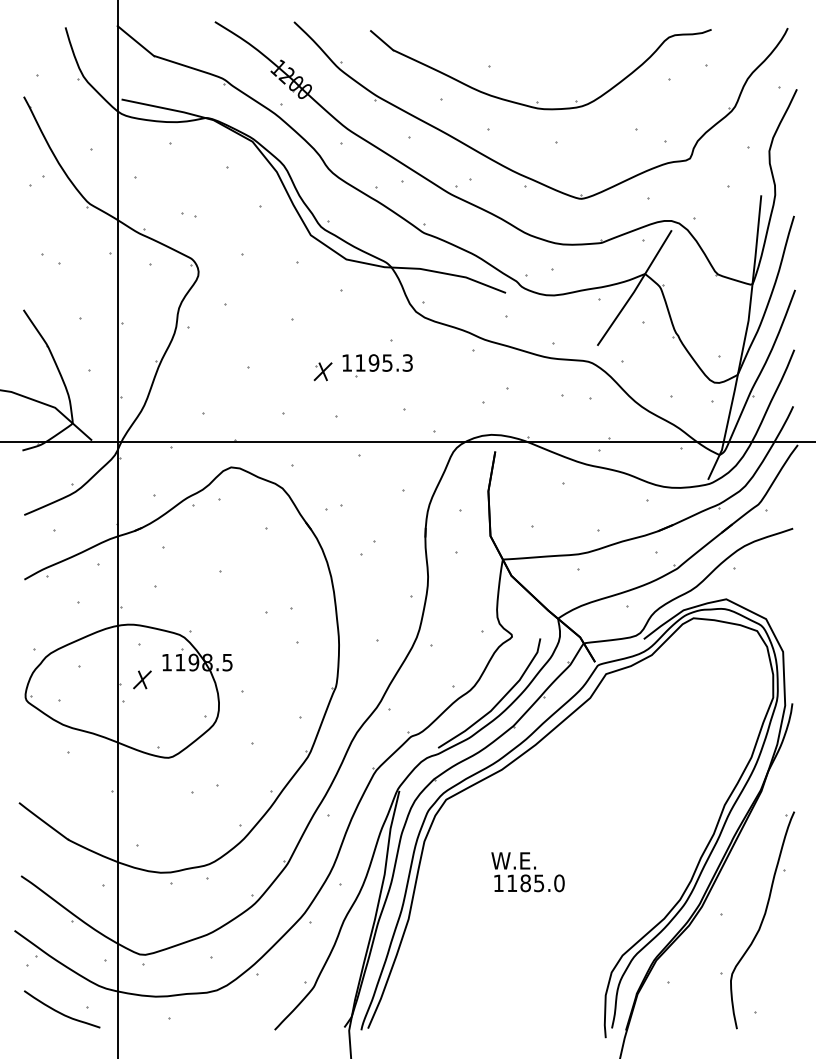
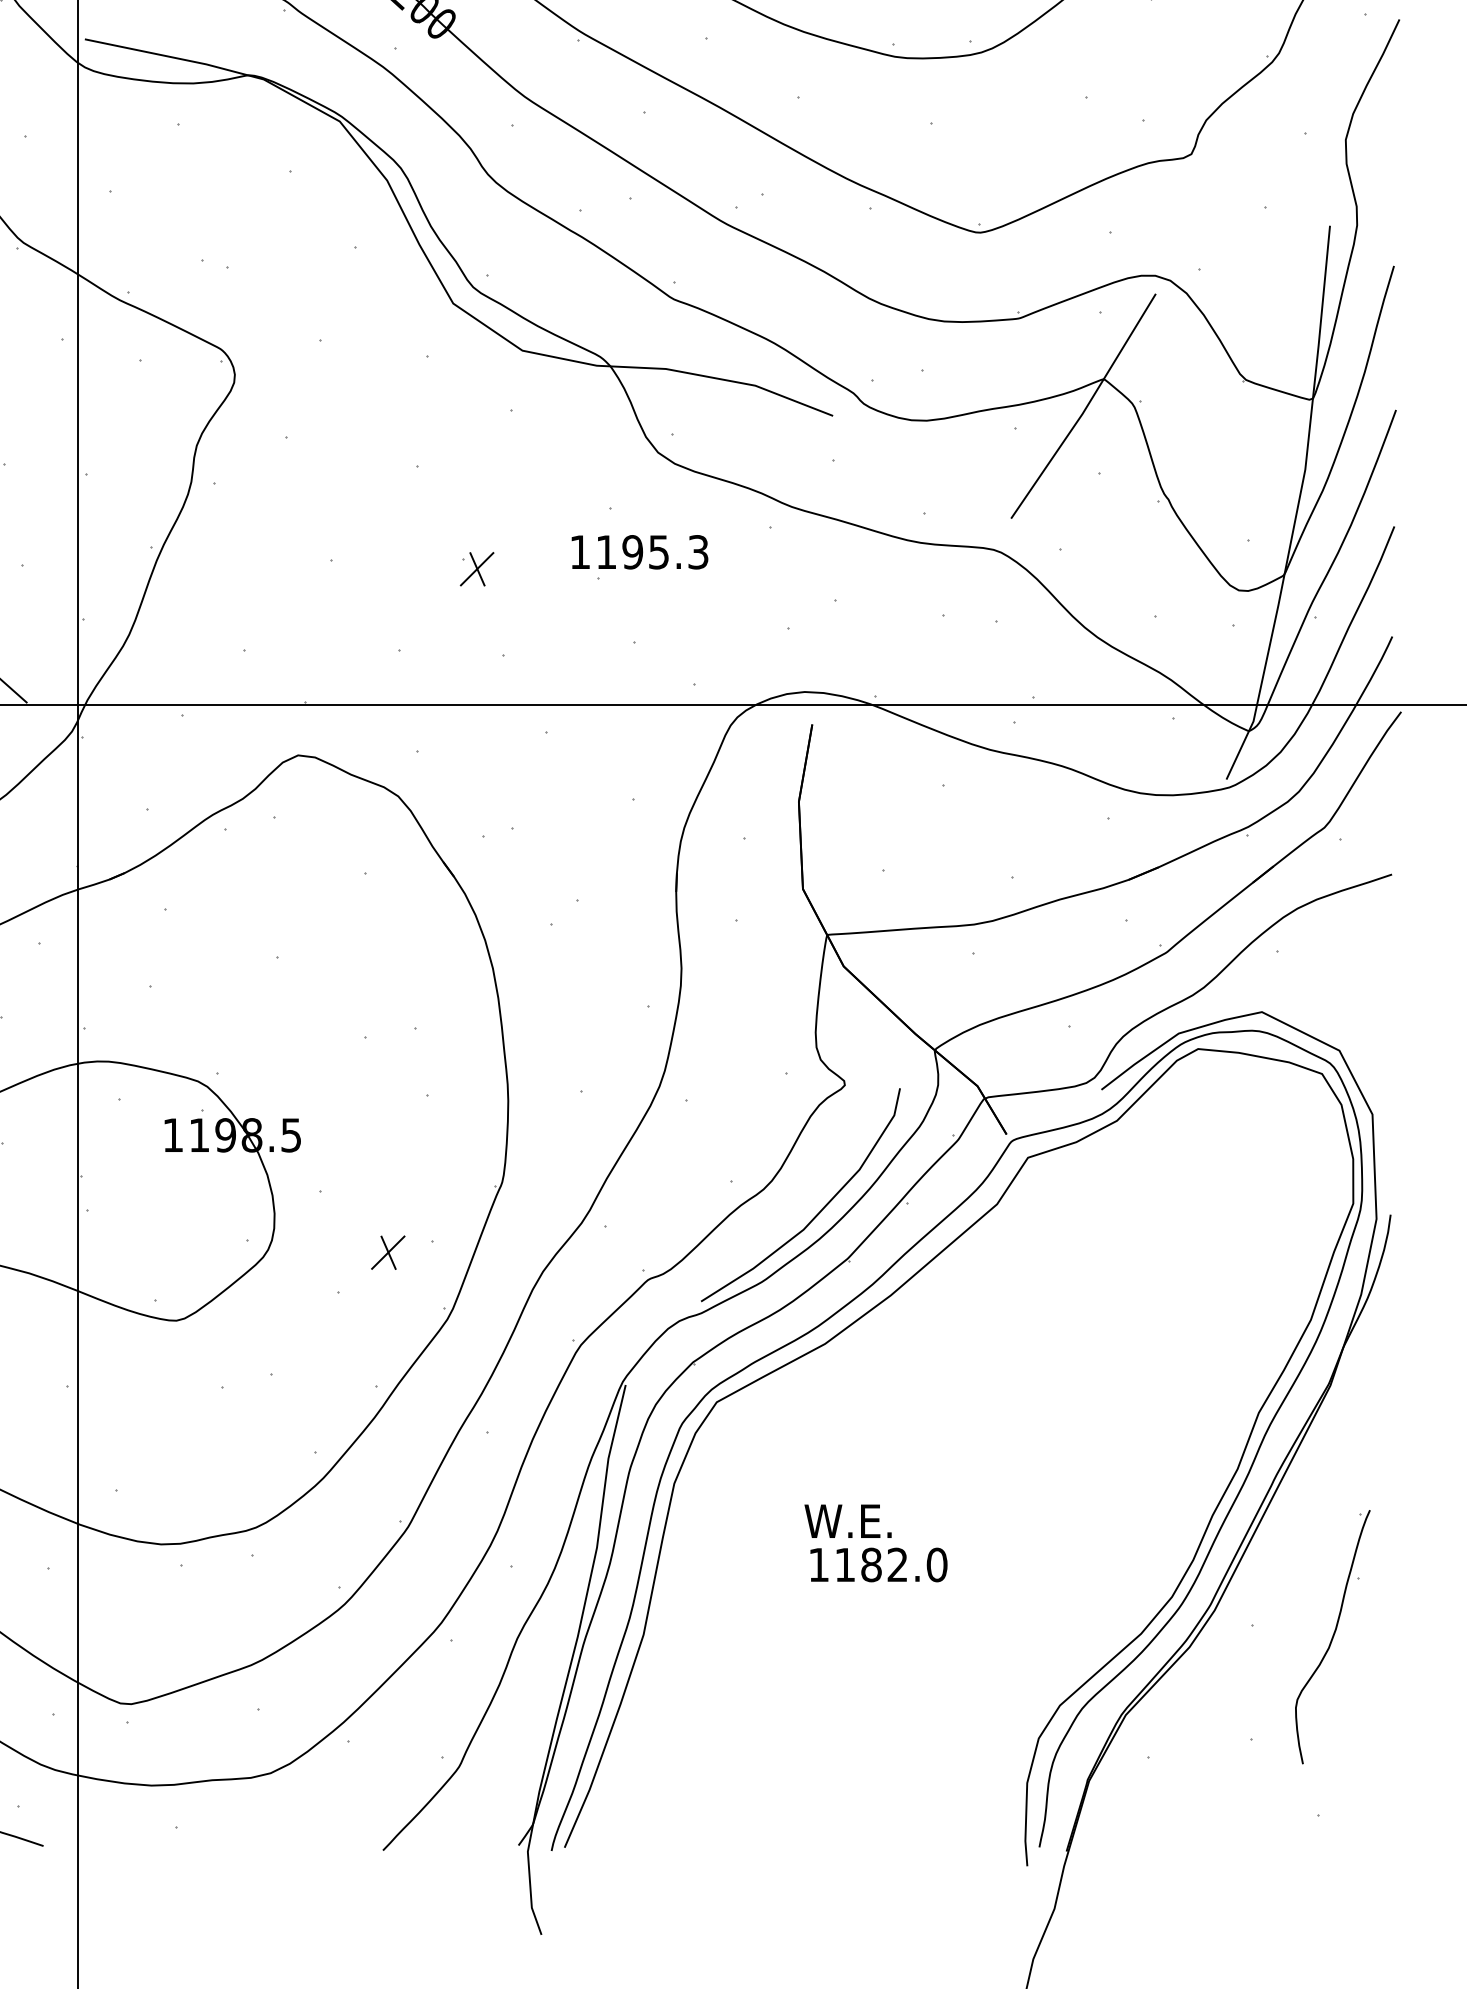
part: (377, 365) -> (639, 557), moved
part: (142, 679) -> (388, 1251), moved
text: (539, 883) -> (898, 1565), 1185.0 -> 1182.0
part: (762, 920) -> (1332, 1637), size x0.6

